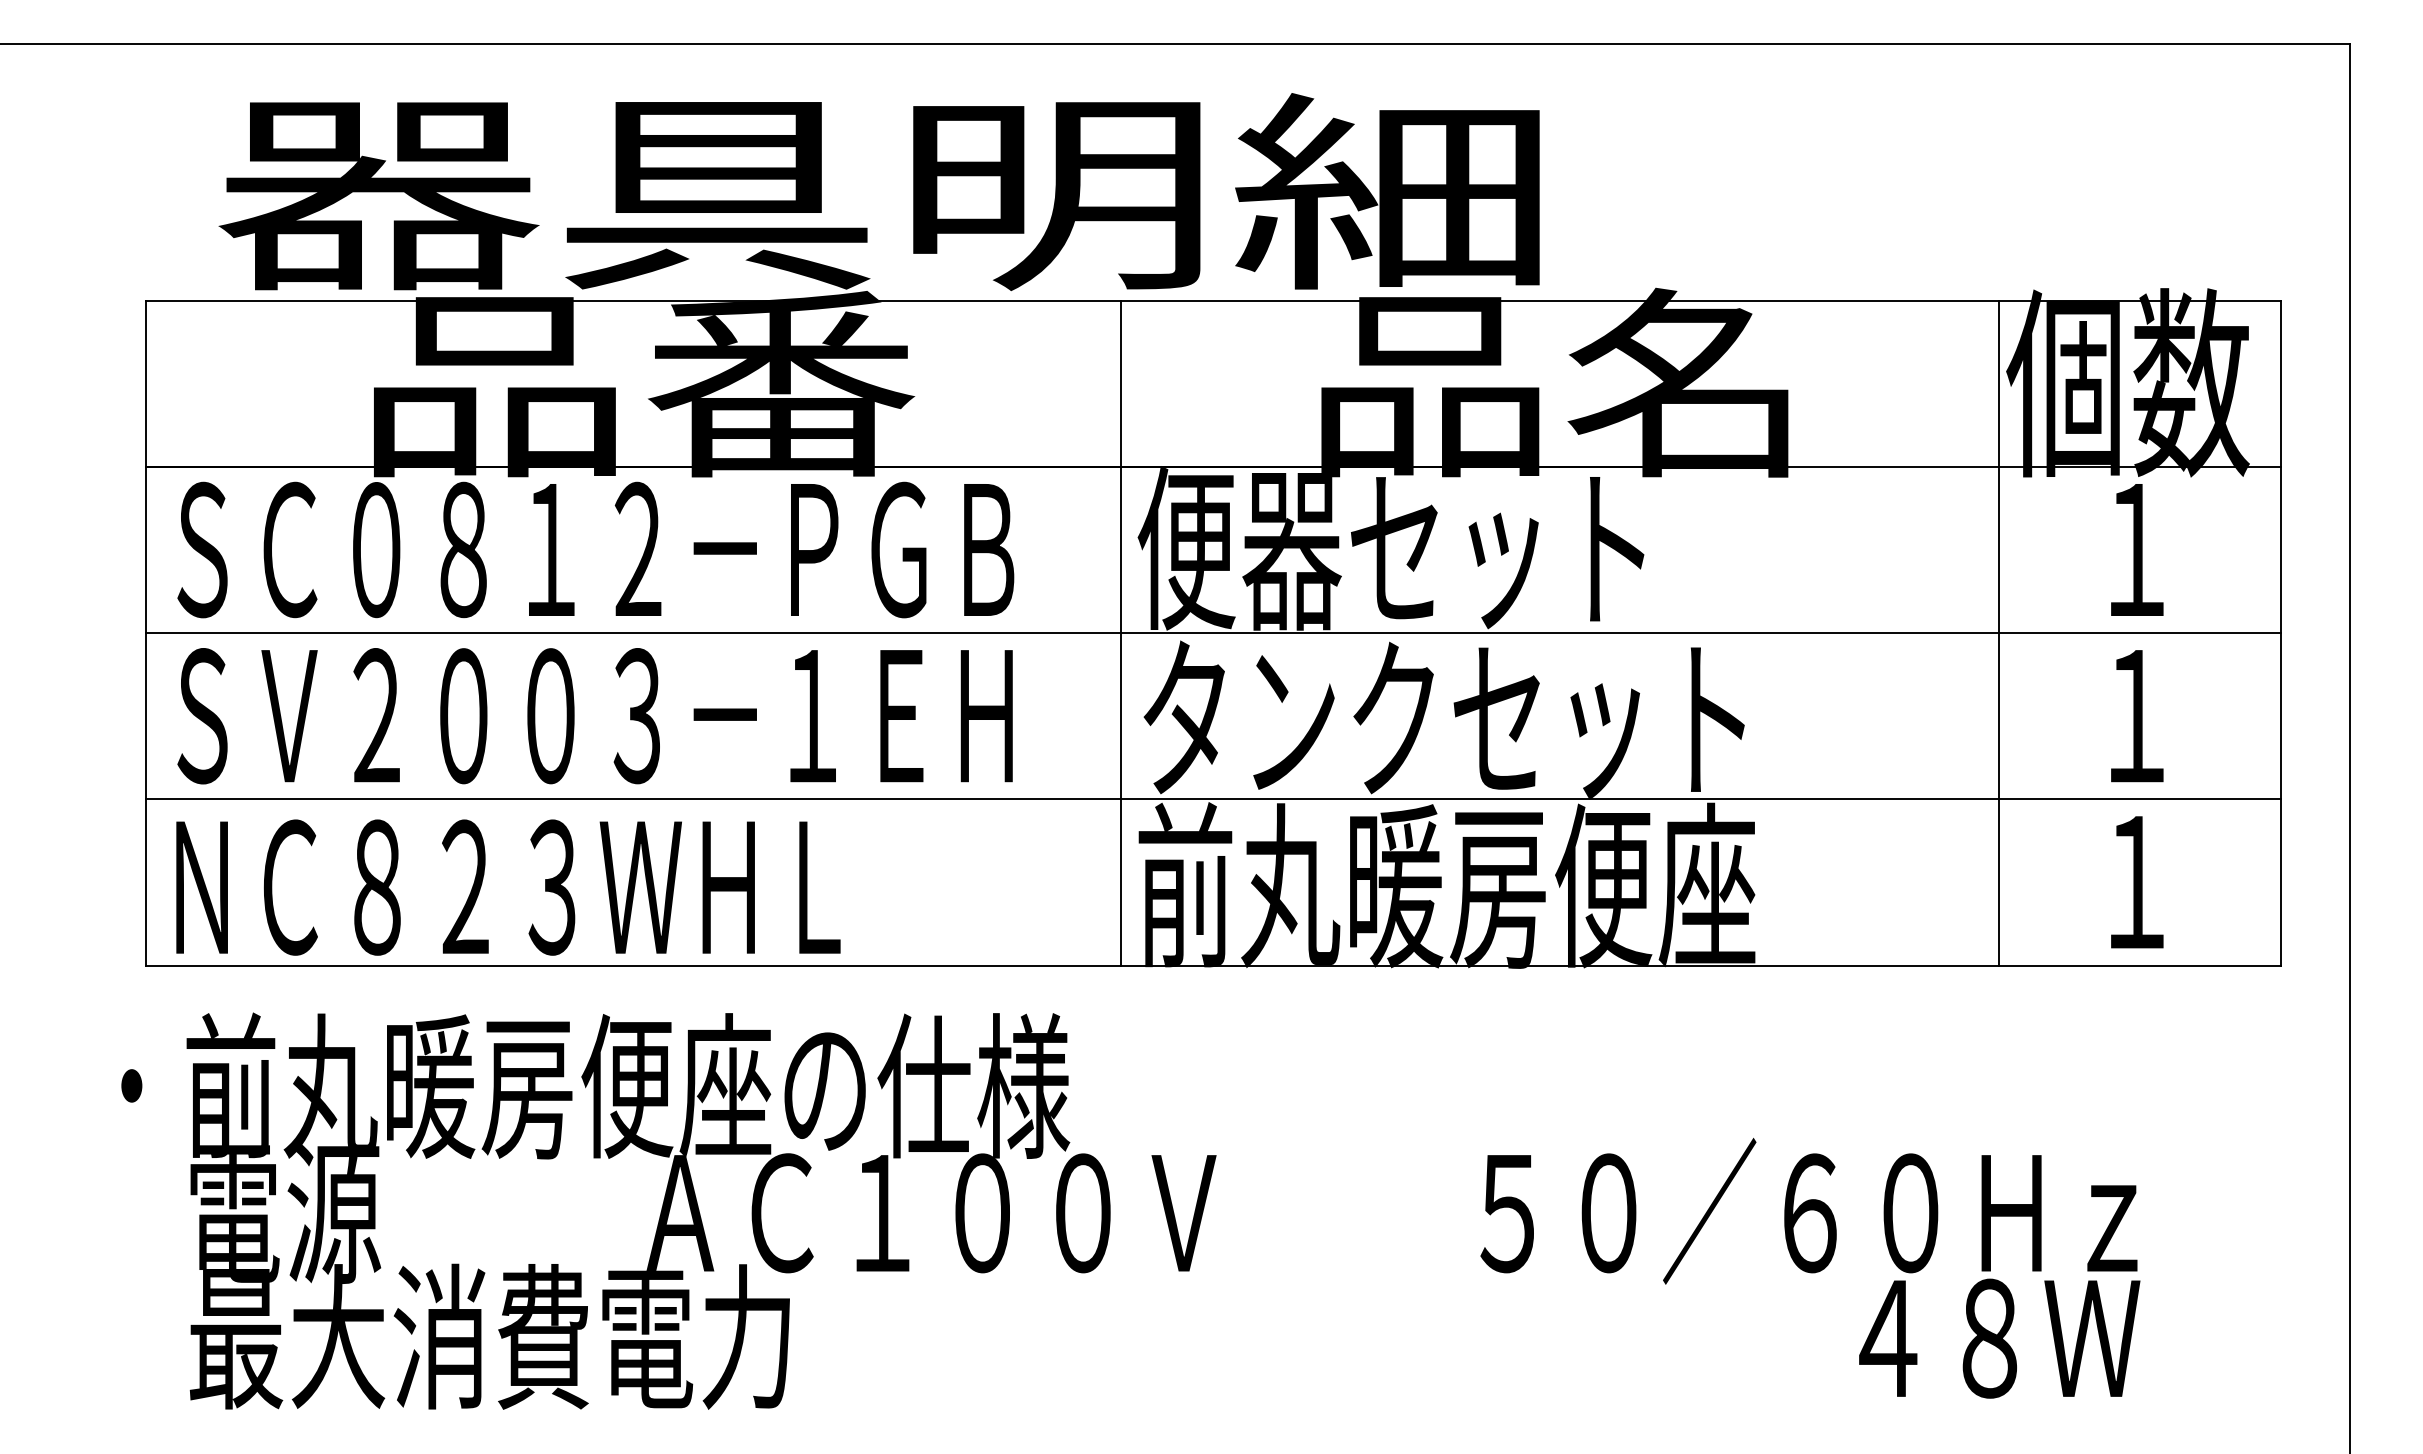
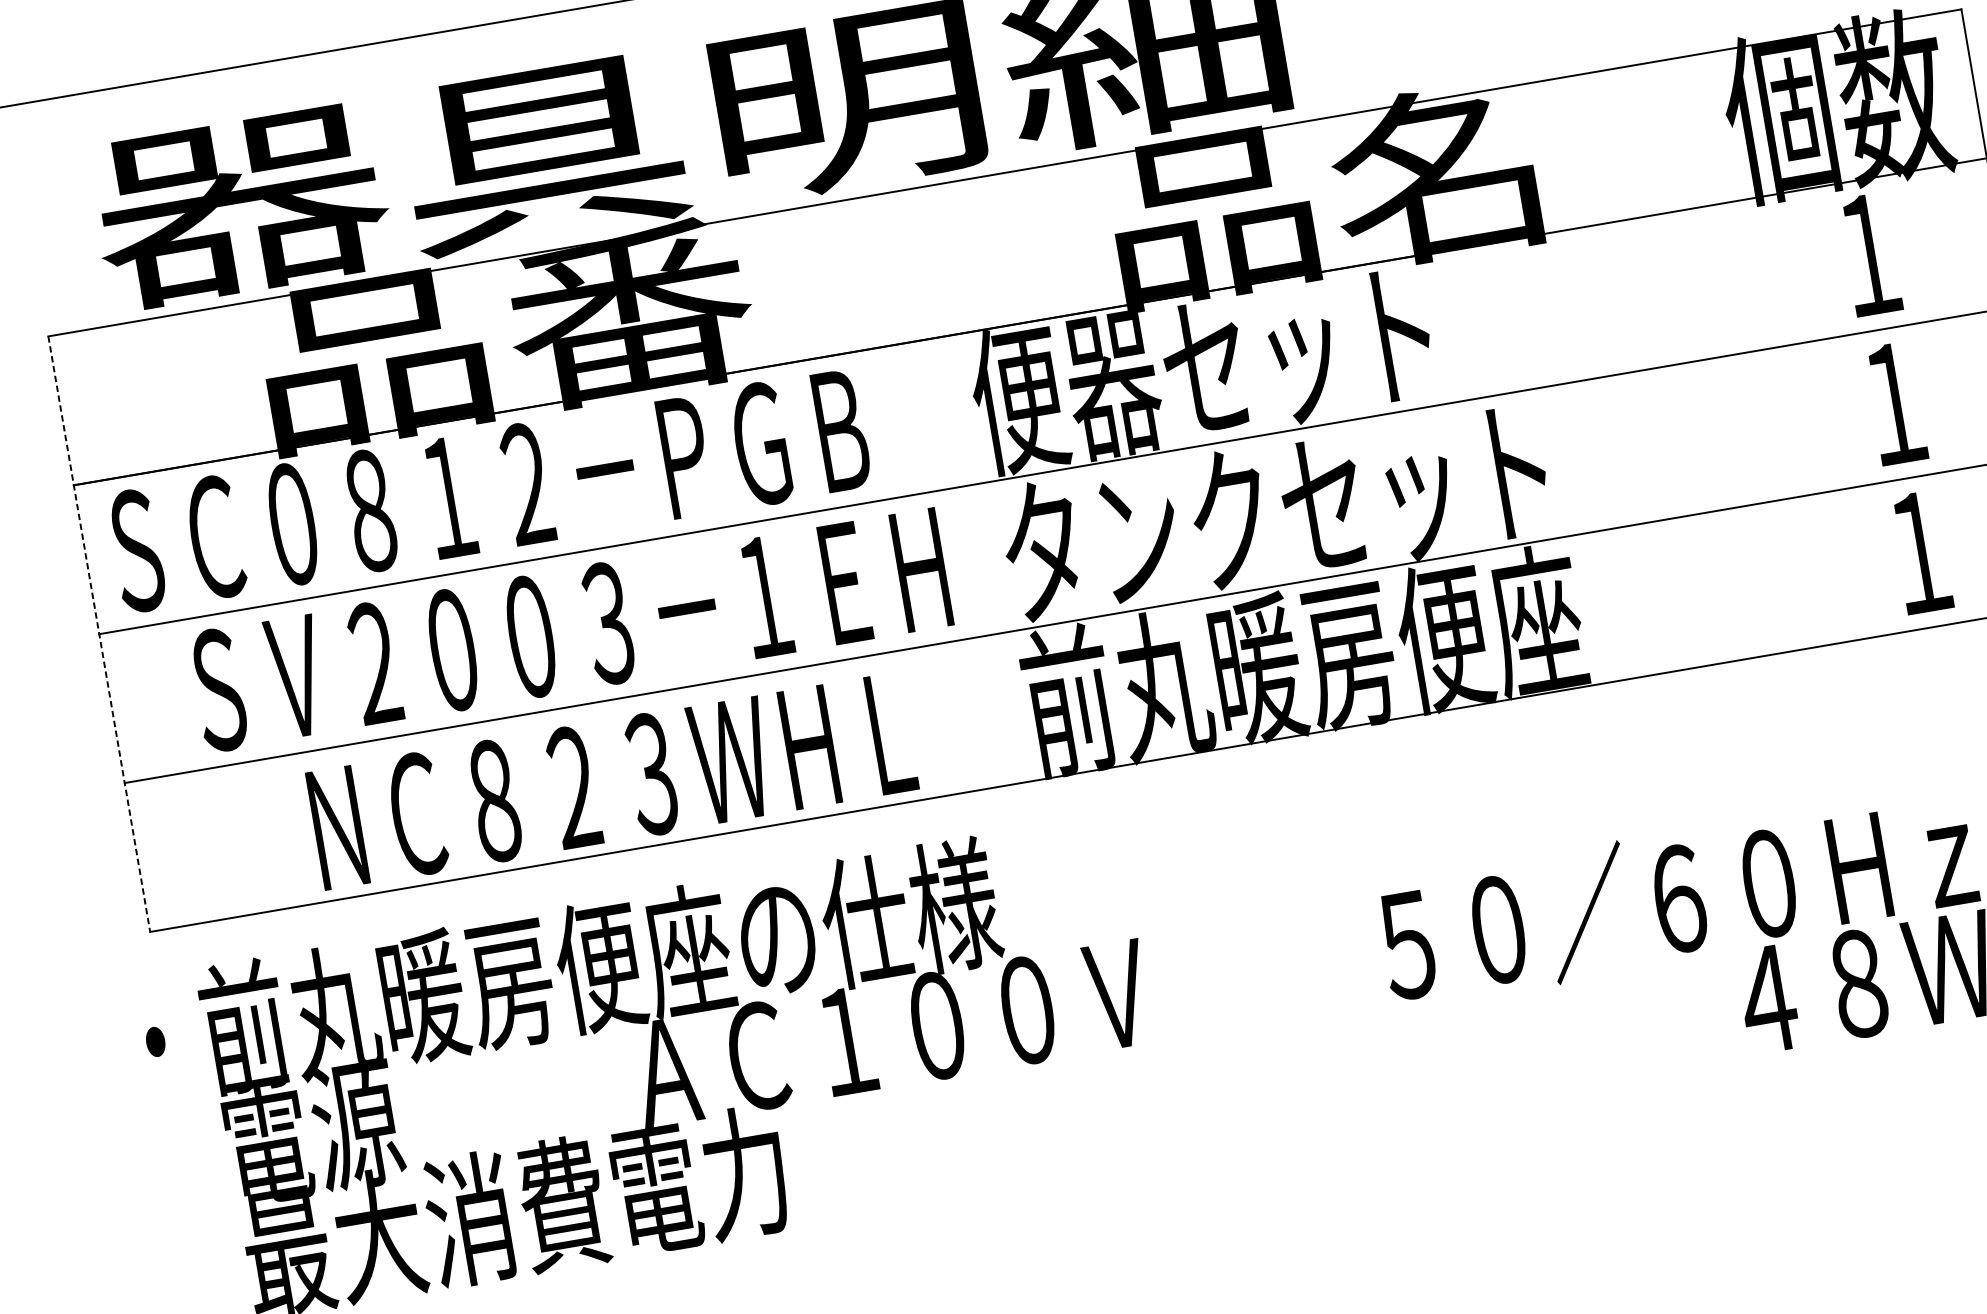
line: (1121, 632) -> (973, 484), removed
line: (1999, 632) -> (1759, 349), removed
line: (146, 633) -> (99, 634), solid -> dashed
text: (594, 716) -> (570, 630), moved
text: (508, 887) -> (612, 780), moved

